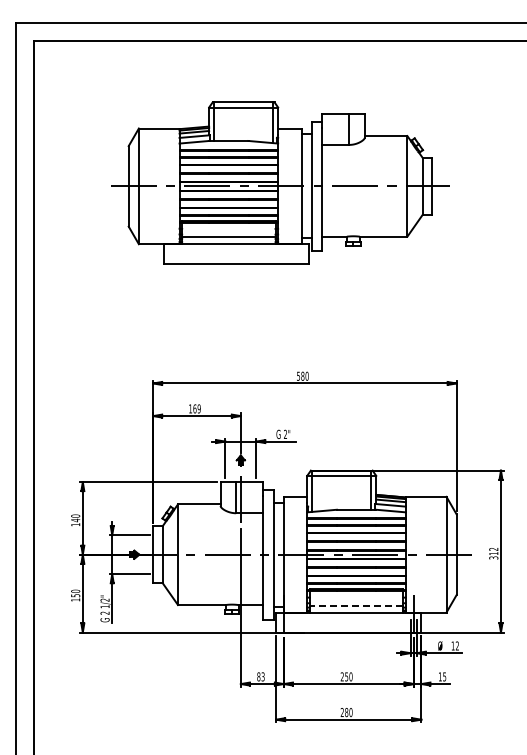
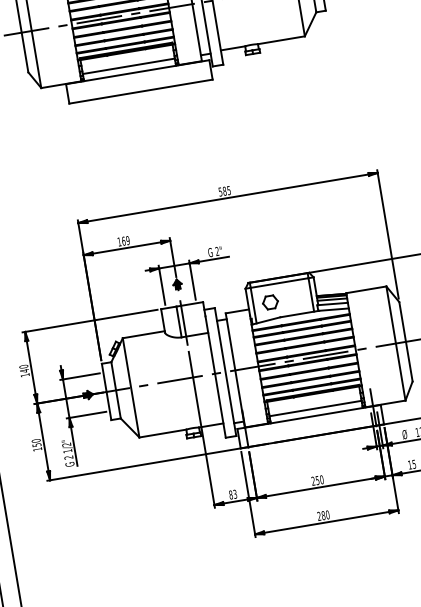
text: (306, 375) -> (228, 189), 580 -> 585
part: (329, 493) -> (270, 302), added
line: (356, 605) -> (315, 408), dashed -> solid

